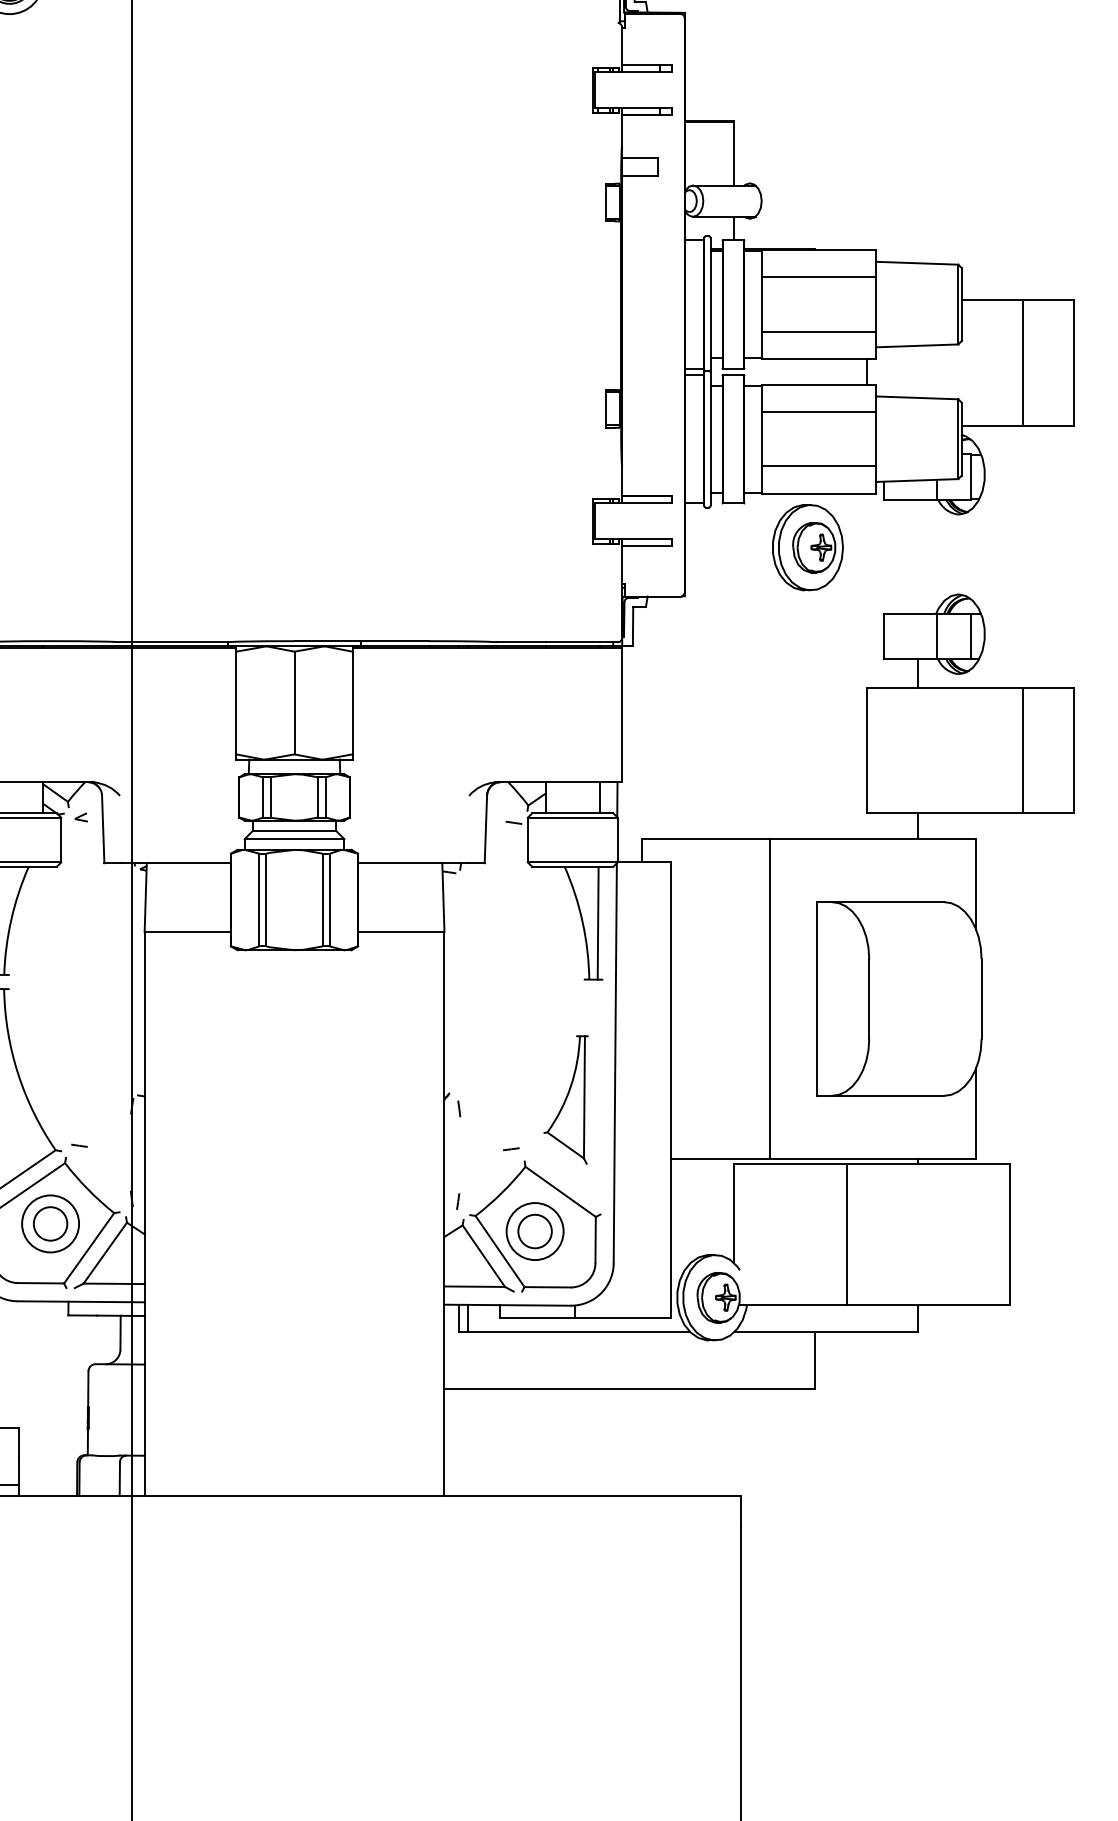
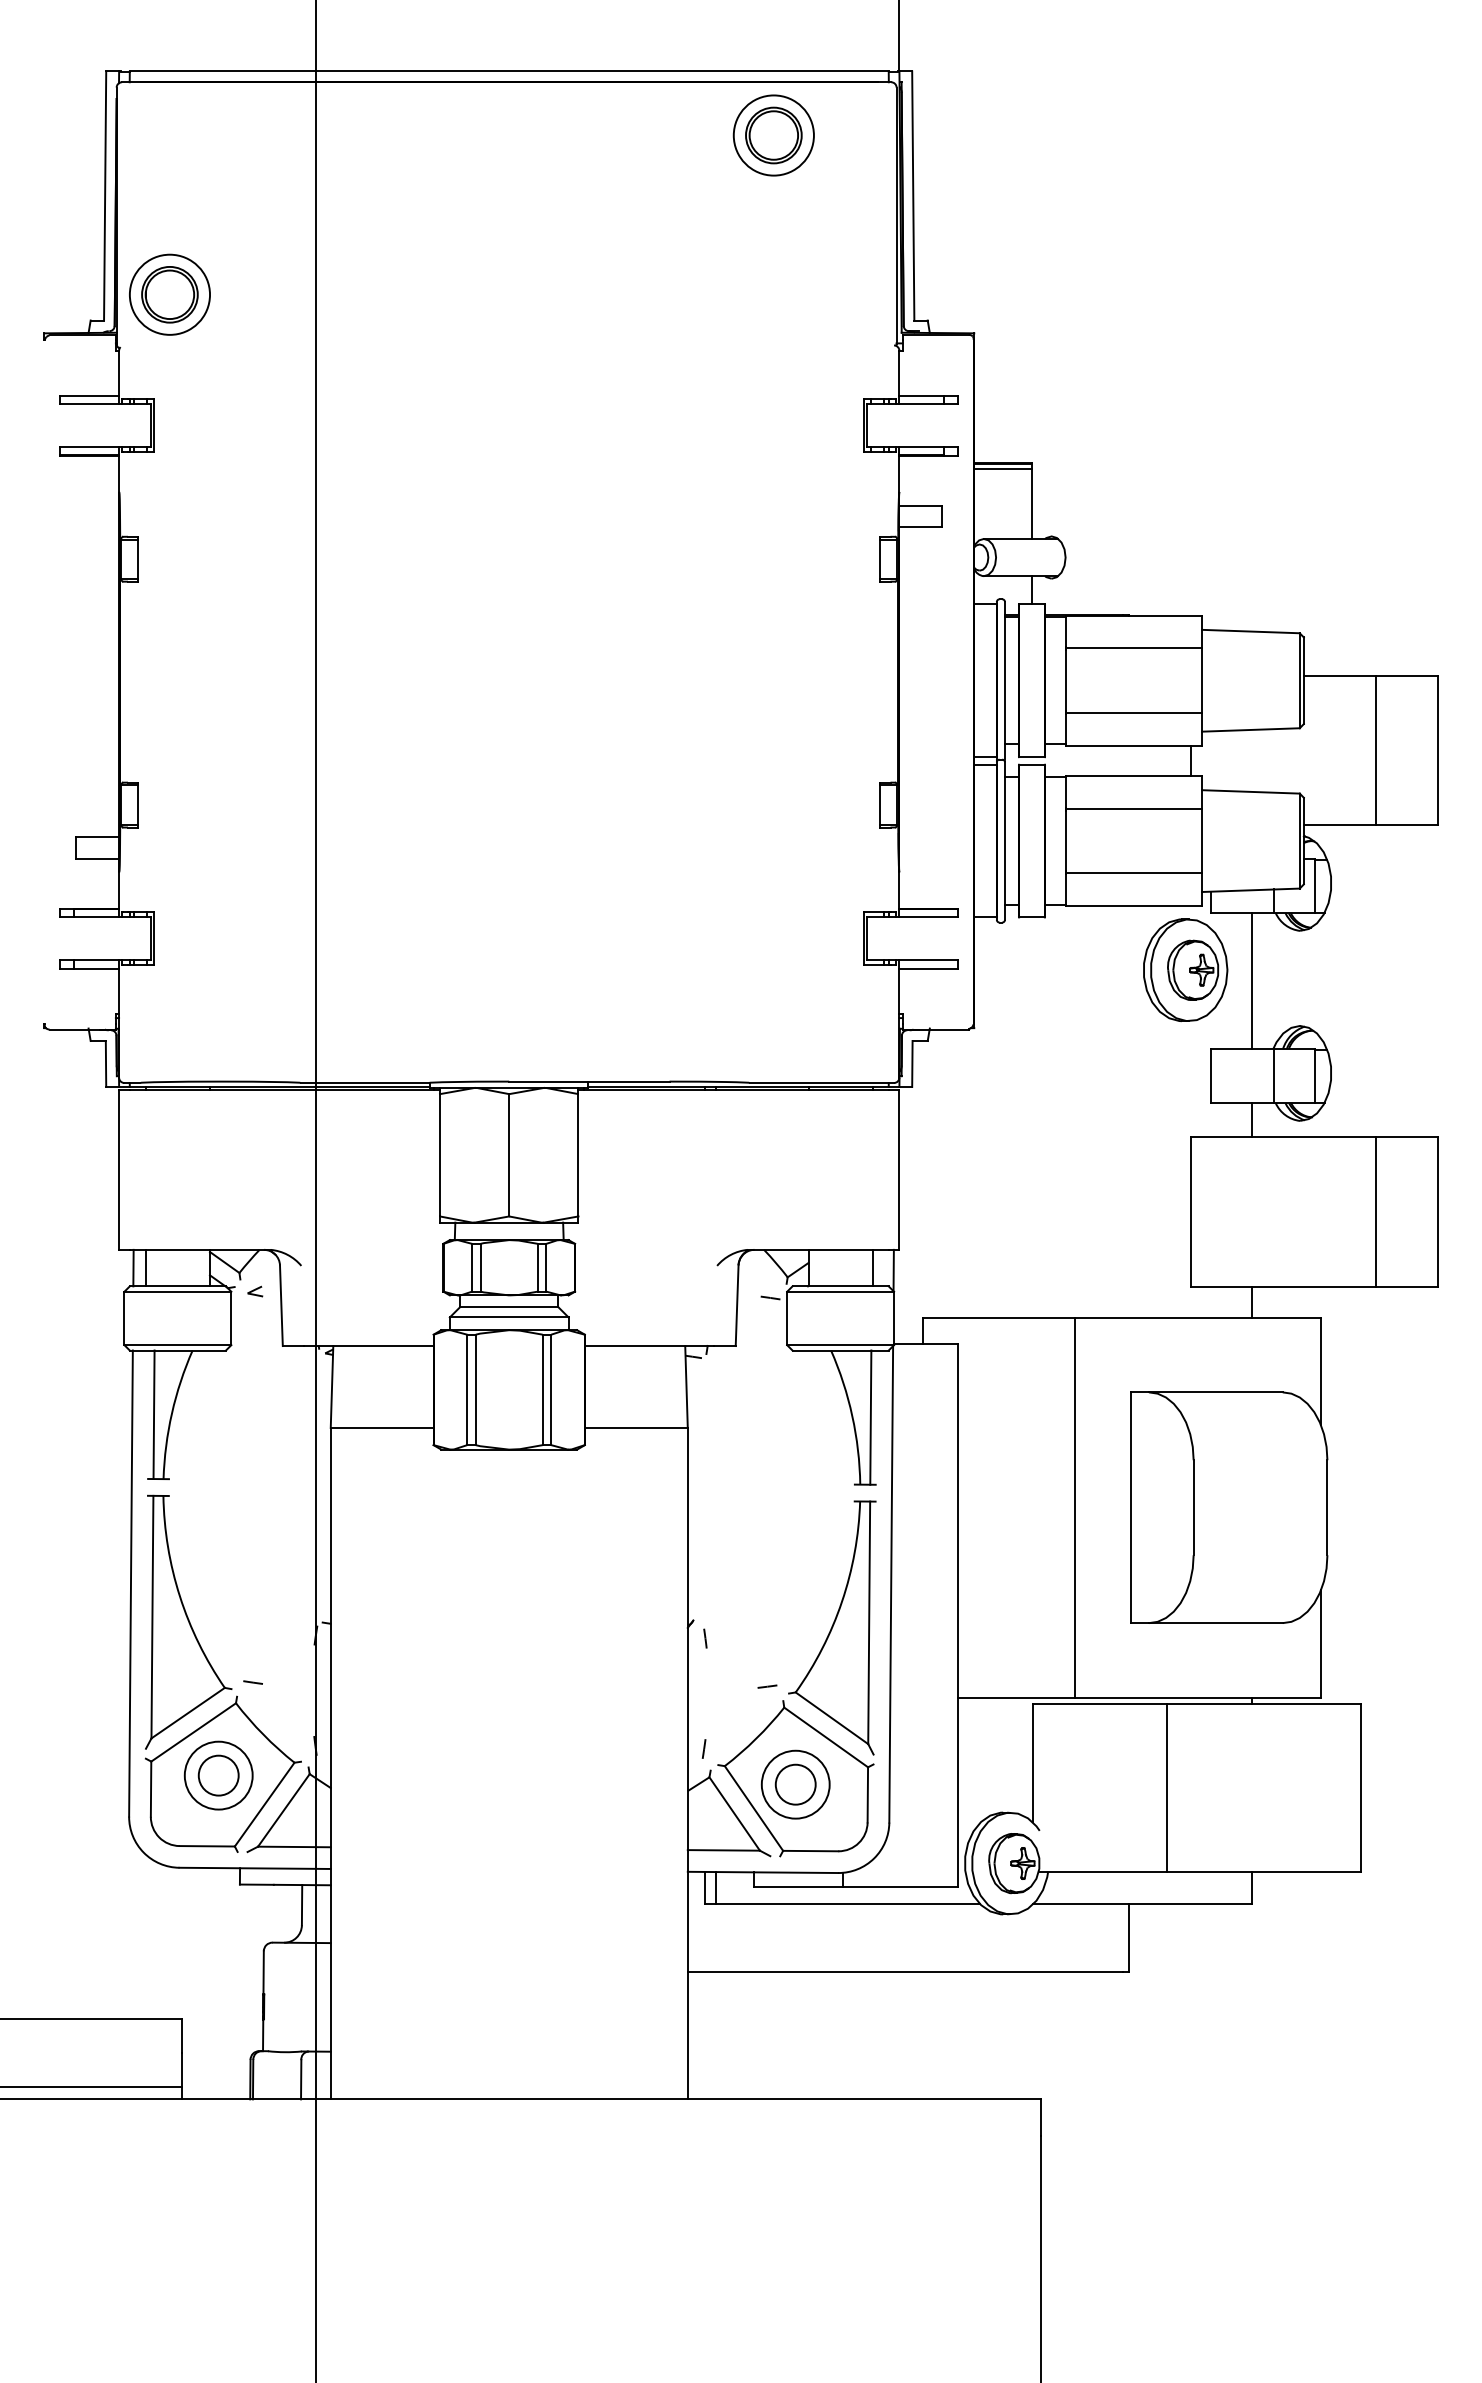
line: (709, 127) -> (1003, 469), added
part: (807, 547) -> (1185, 969), moved
line: (918, 557) -> (1252, 981), added
part: (565, 1099) -> (832, 1627), size x1.67

